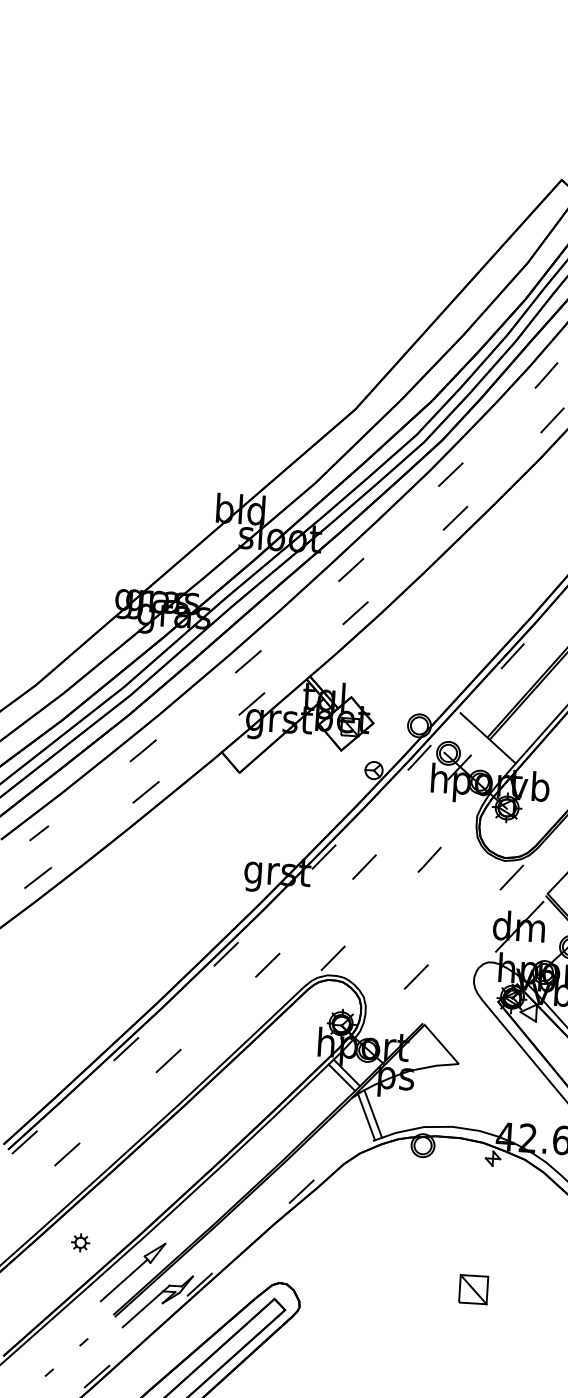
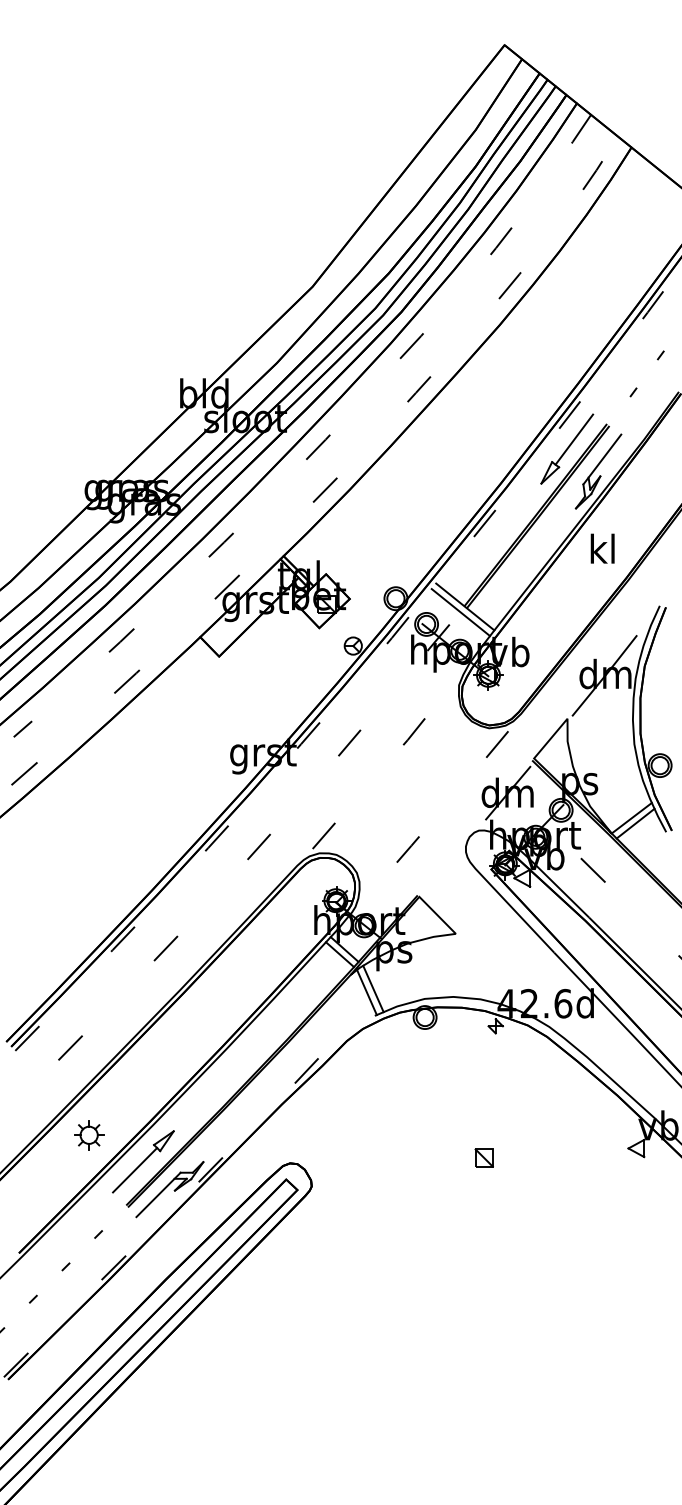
line: (483, 743) -> (460, 612), added
part: (80, 1242) -> (89, 1135), size x1.67
part: (472, 1288) -> (483, 1157), size x0.62

